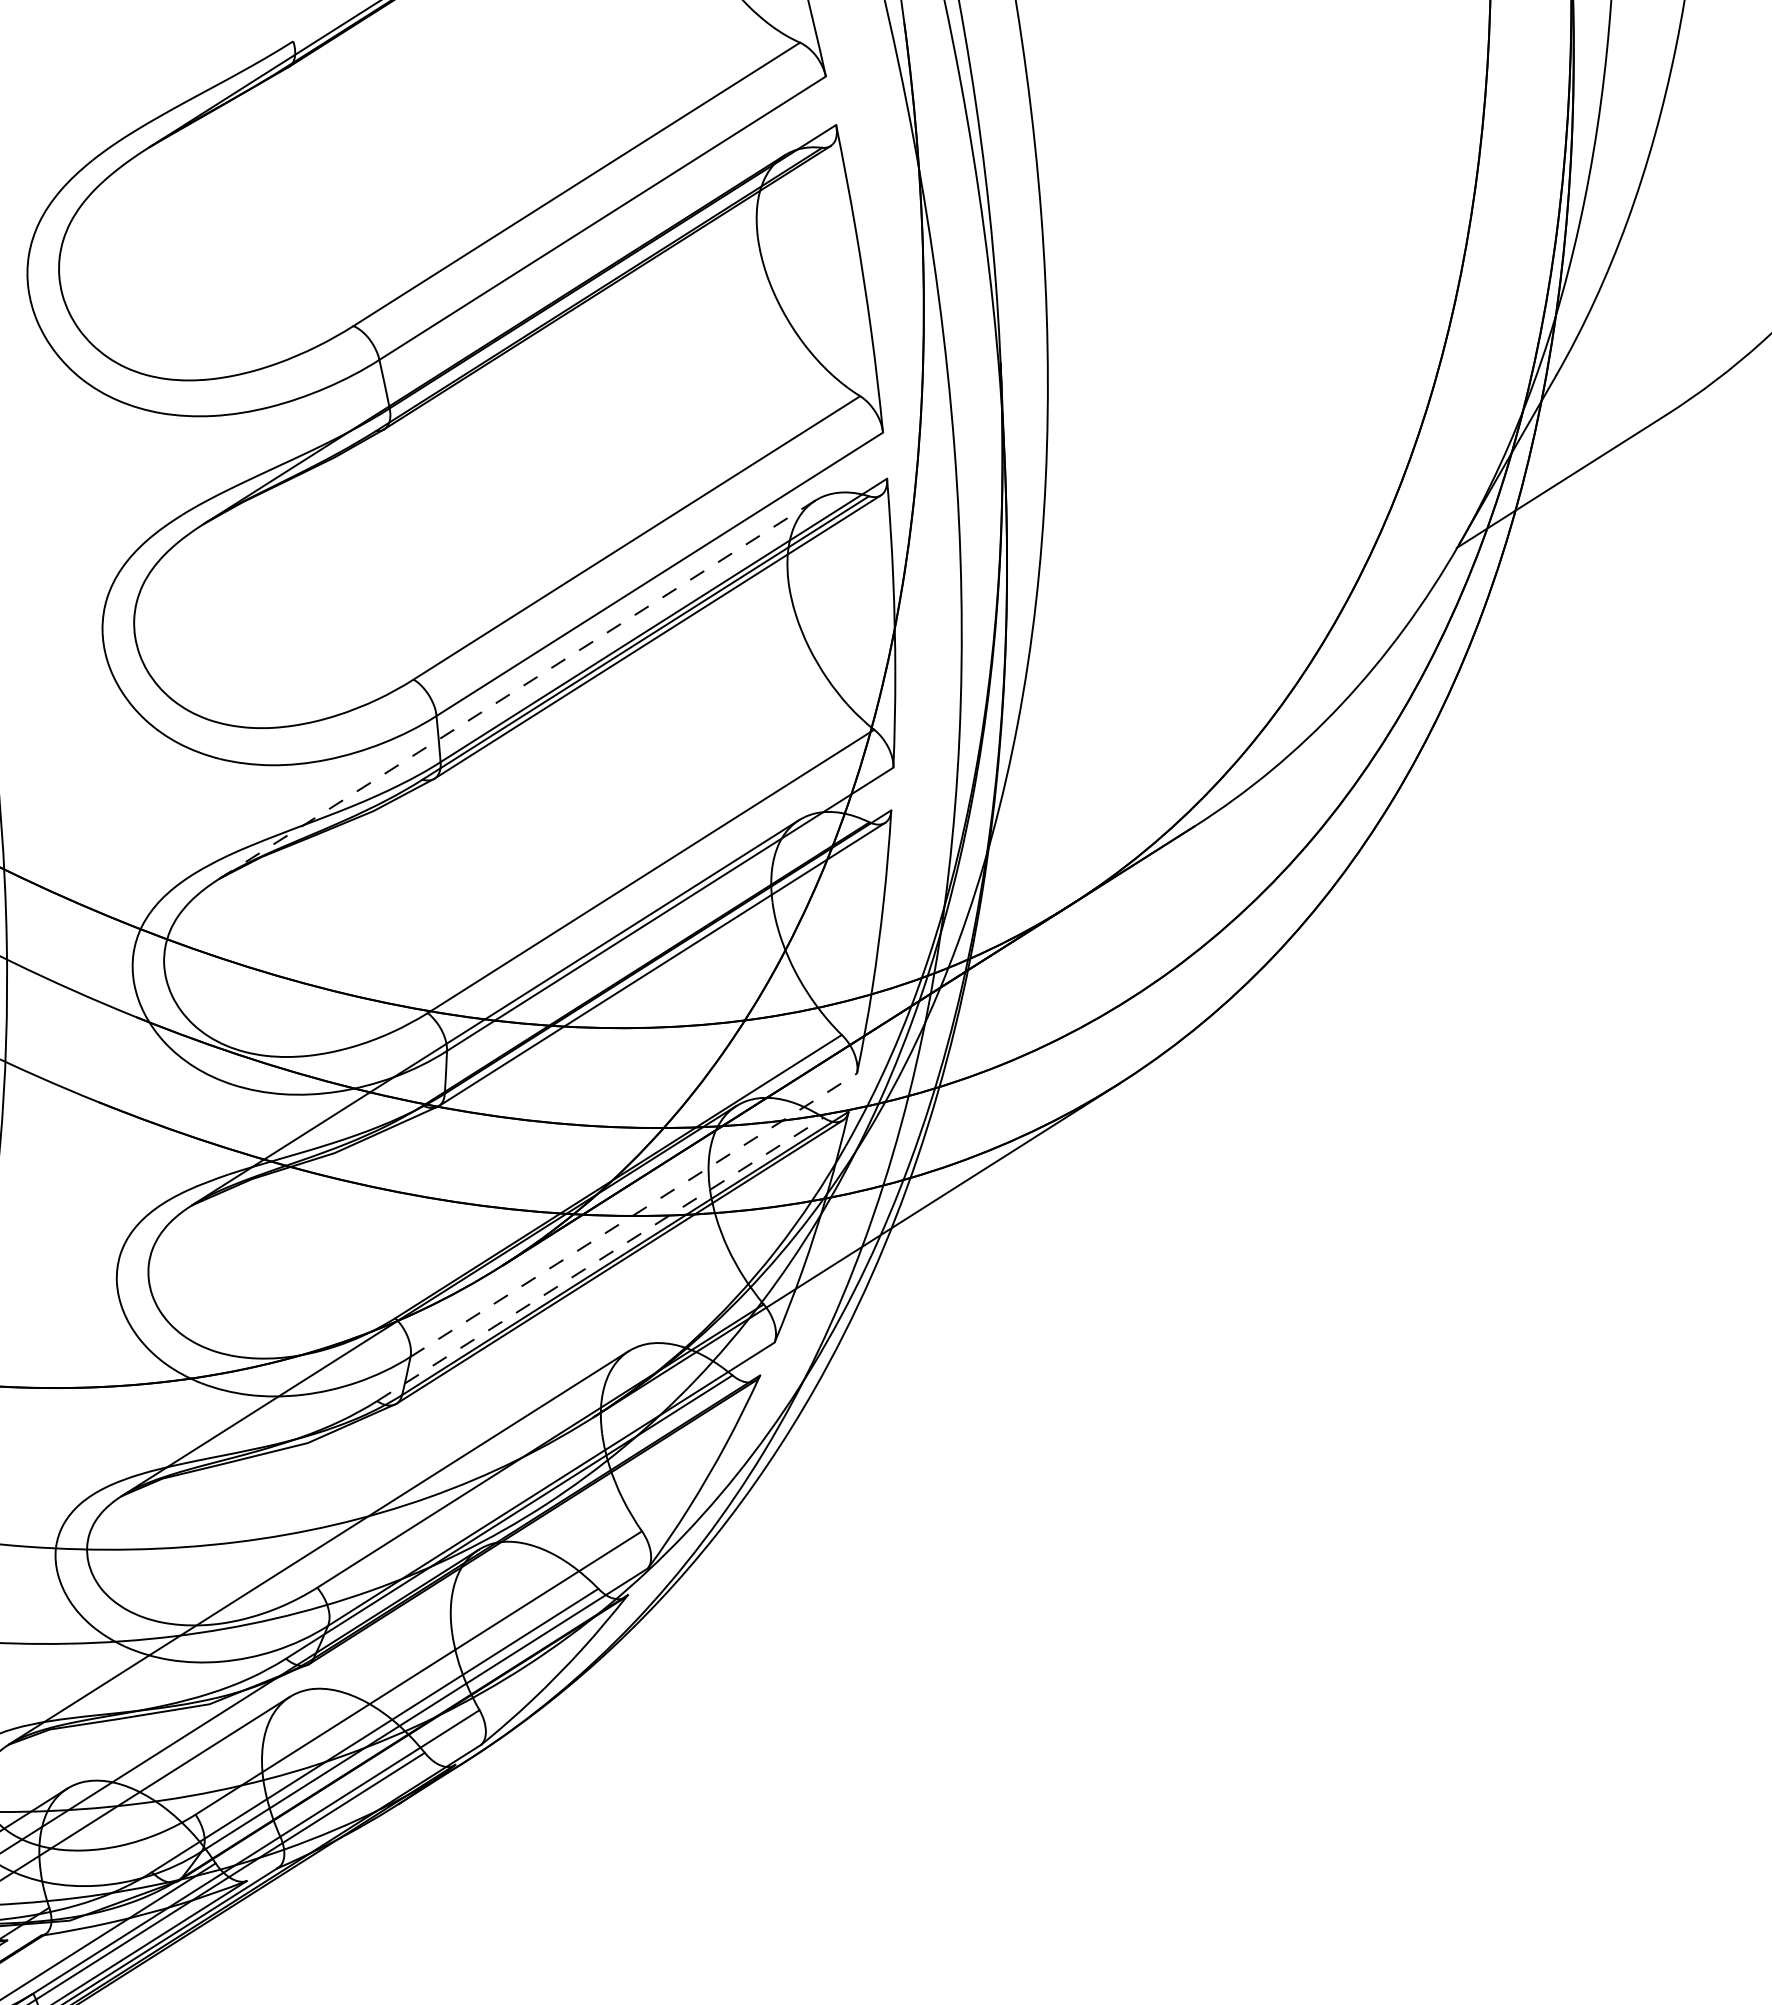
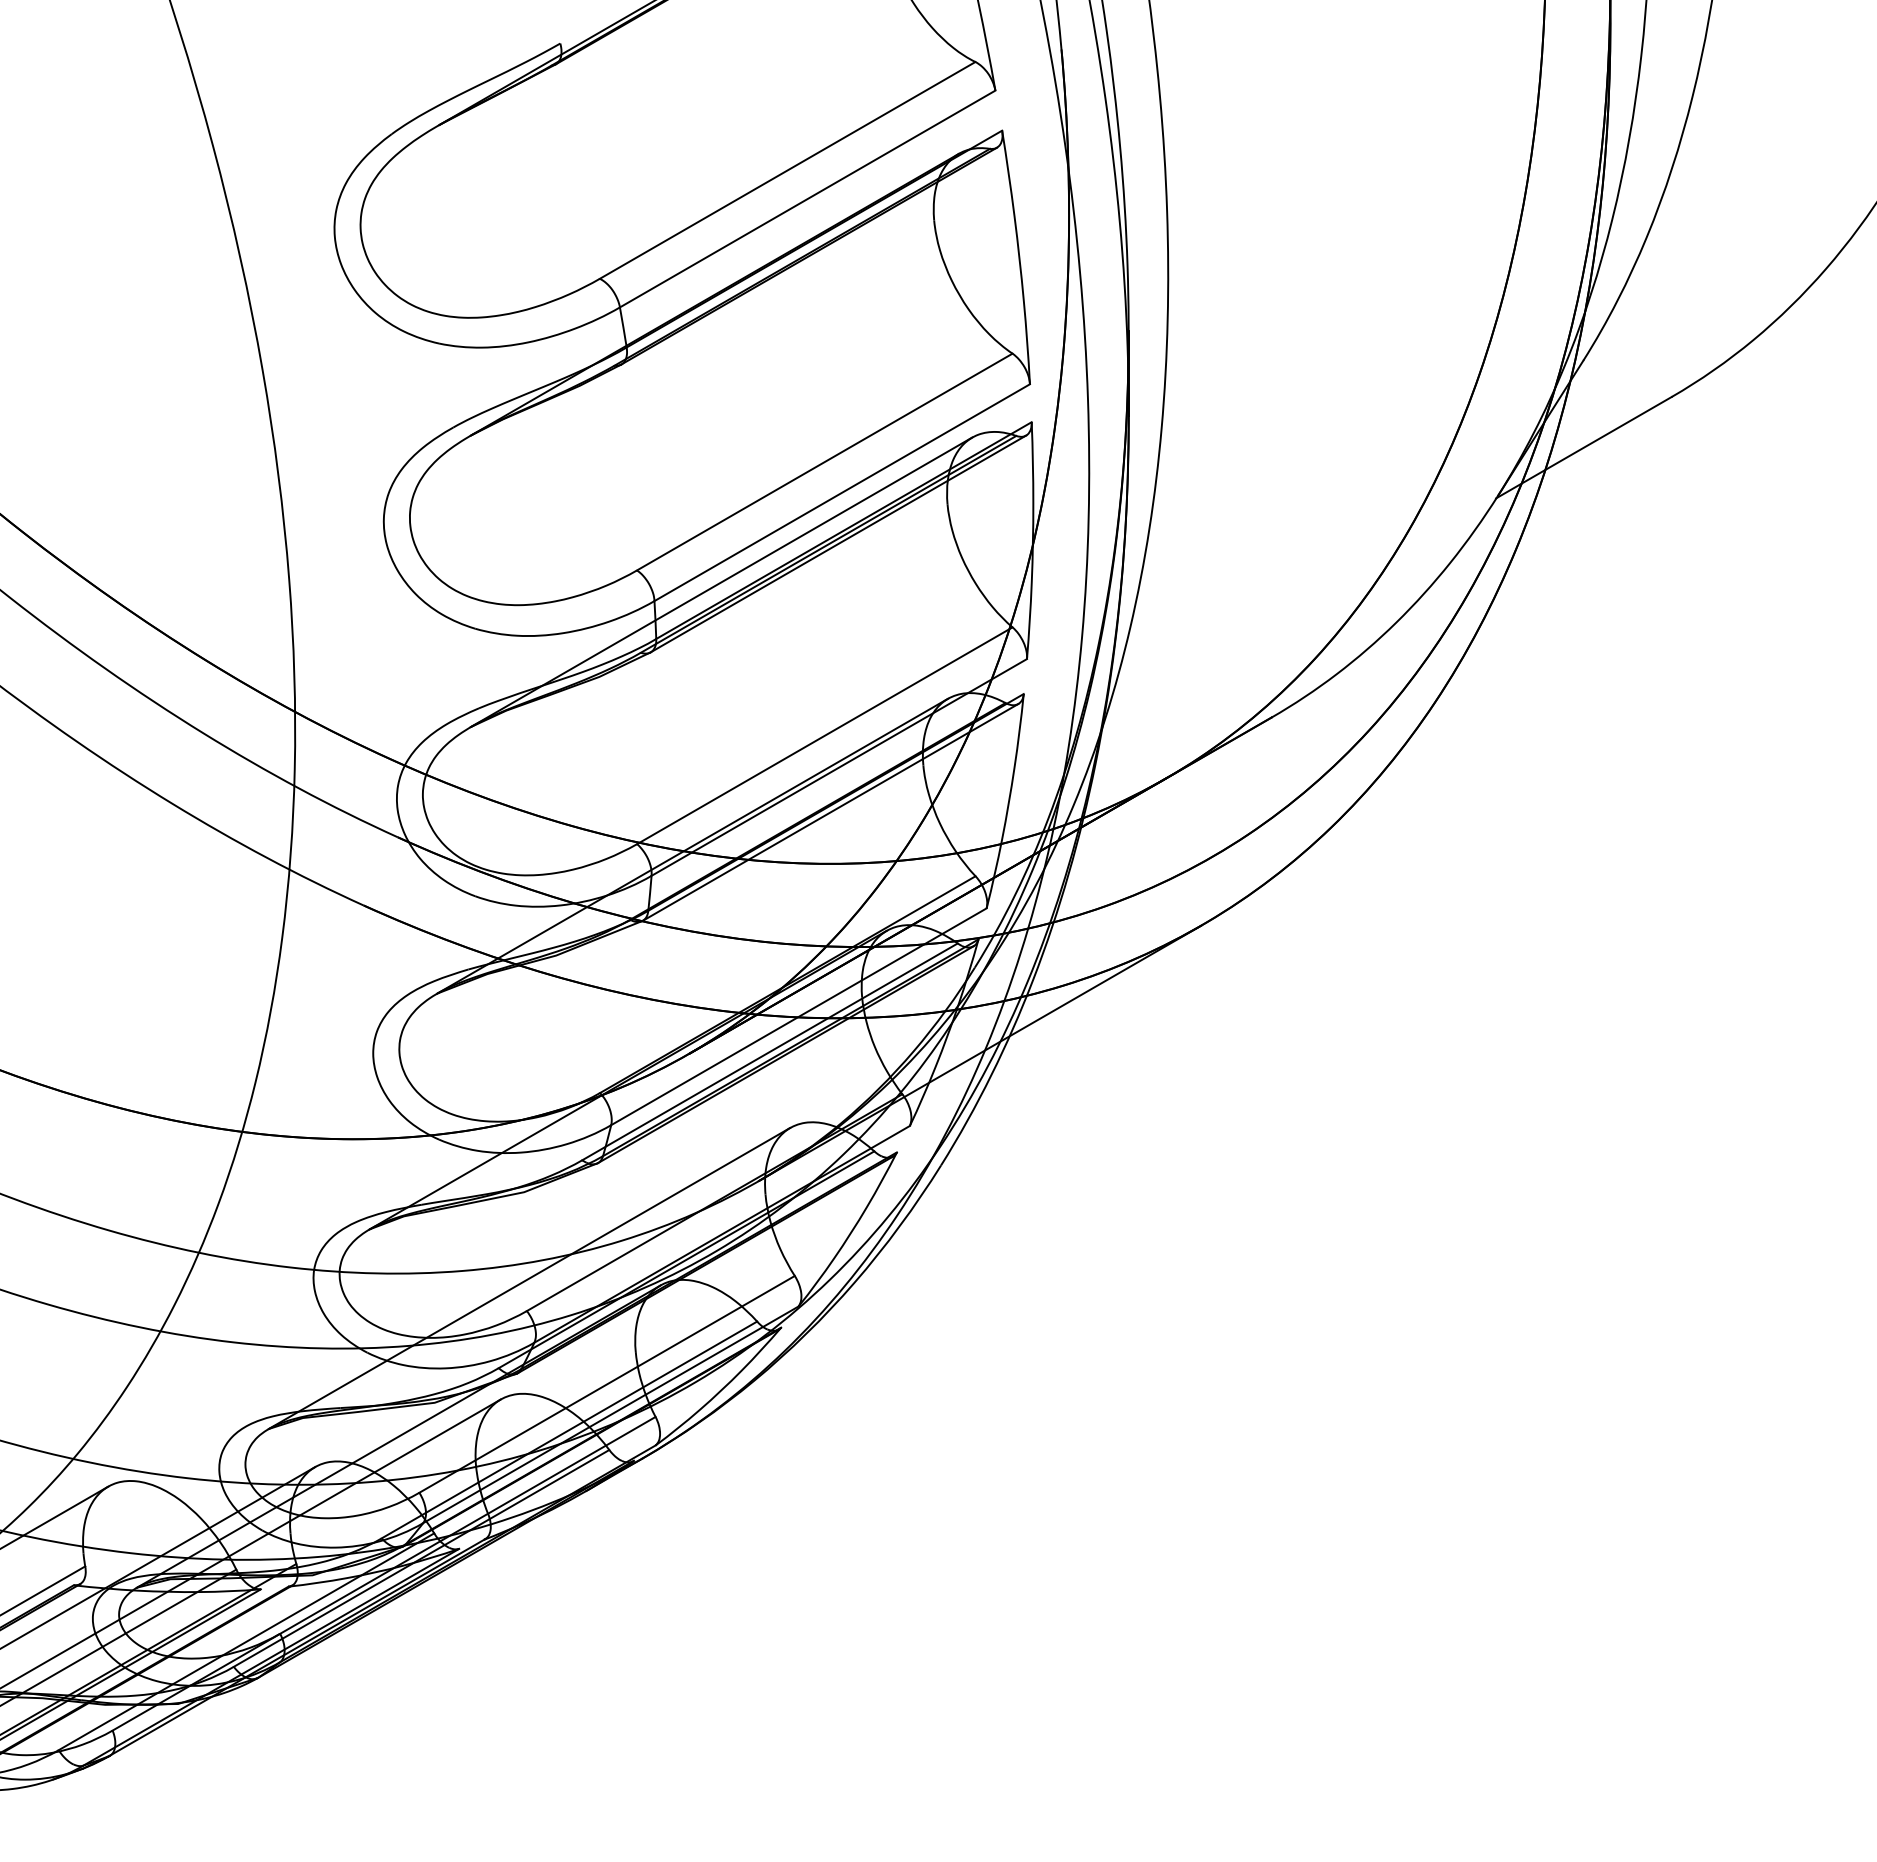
line: (517, 689) -> (721, 582), dashed -> solid
line: (633, 1214) -> (798, 1016), dashed -> solid
line: (600, 1258) -> (770, 1051), dashed -> solid

